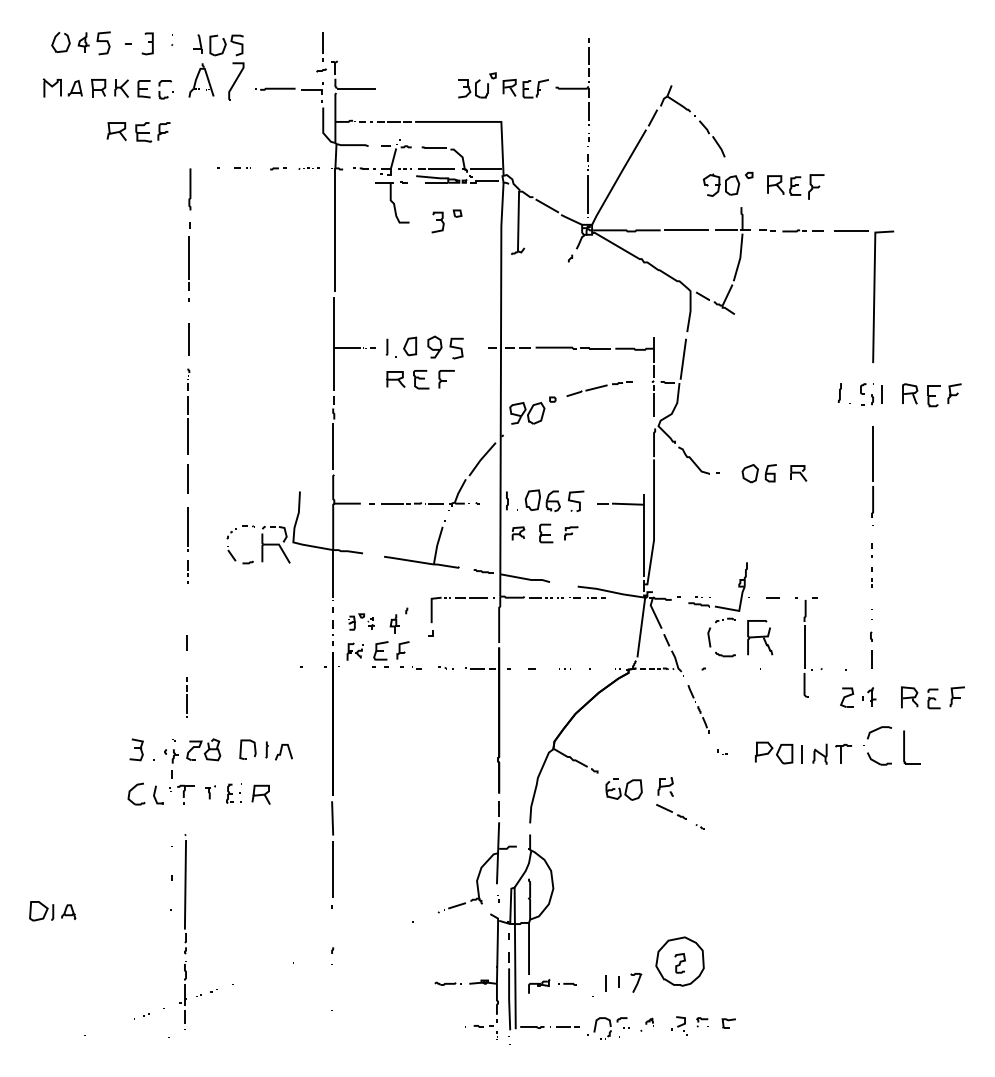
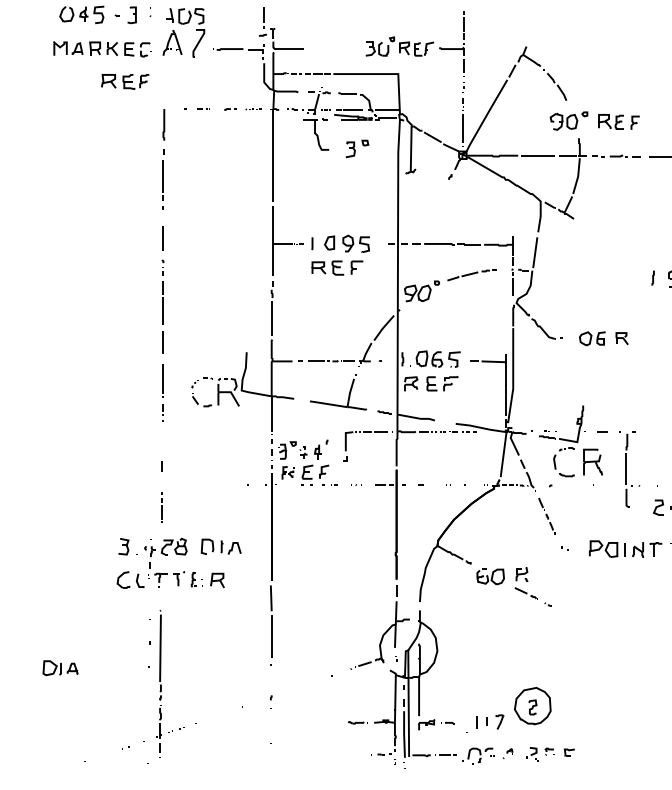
part: (816, 186) -> (635, 122), size x0.71
part: (518, 533) -> (411, 383), size x1.43
part: (571, 533) -> (451, 383), size x1.43
part: (361, 621) -> (293, 450), size x1.43
part: (210, 792) -> (179, 578), size x1.43

